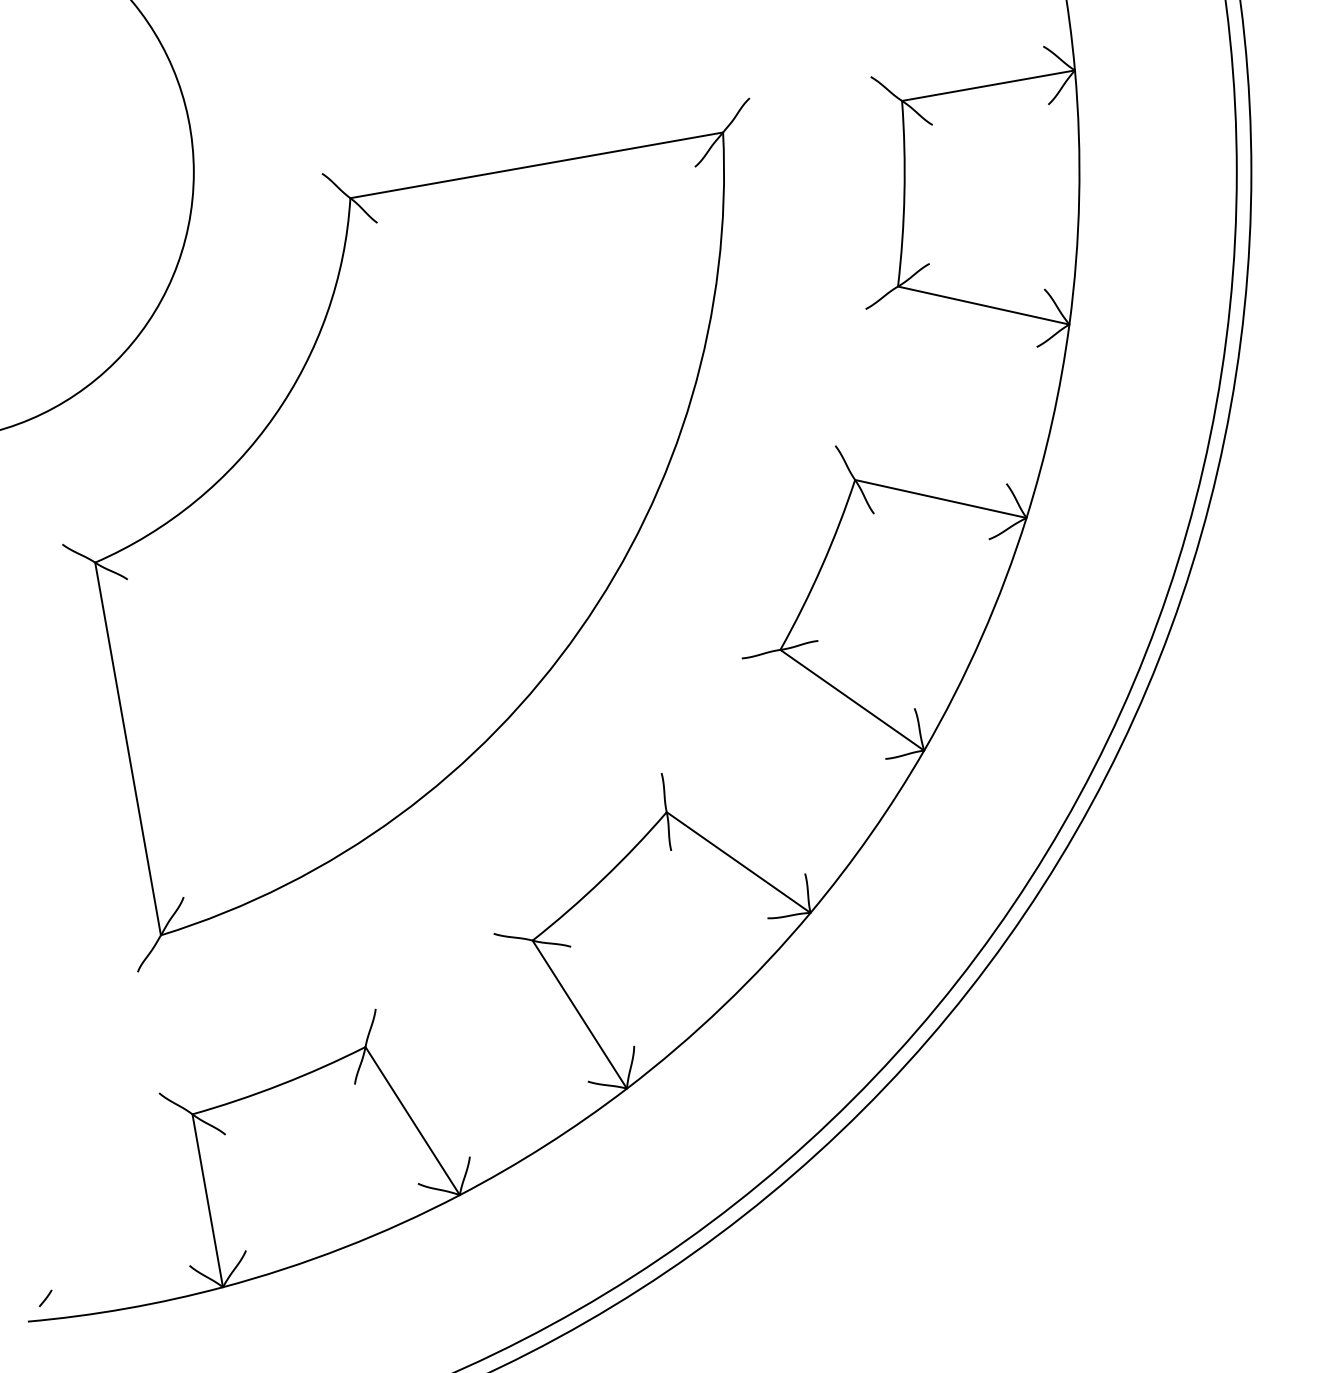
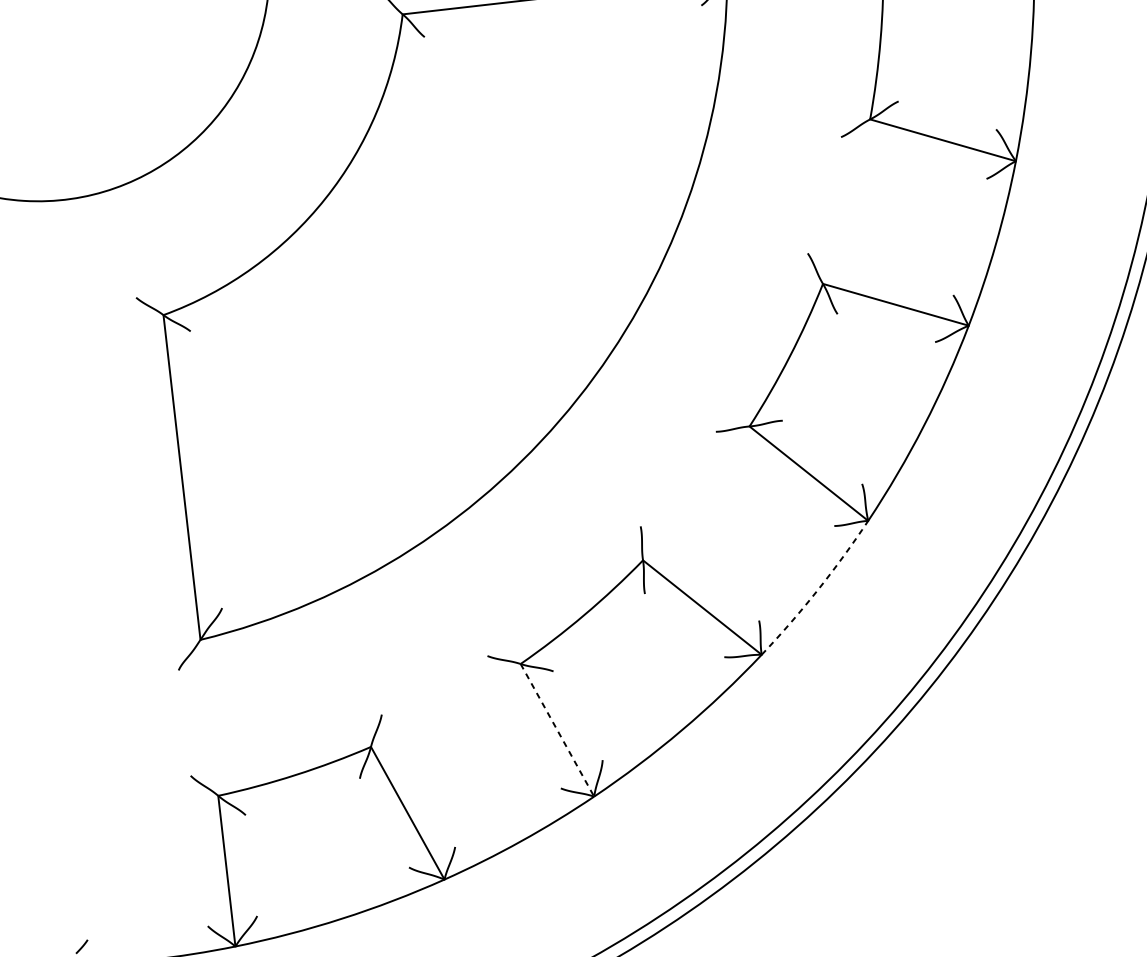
arc: (870, 834) -> (817, 590), solid -> dashed
line: (579, 1014) -> (557, 730), solid -> dashed

